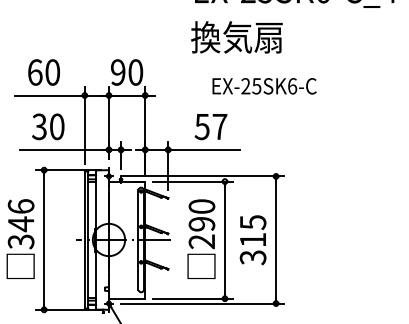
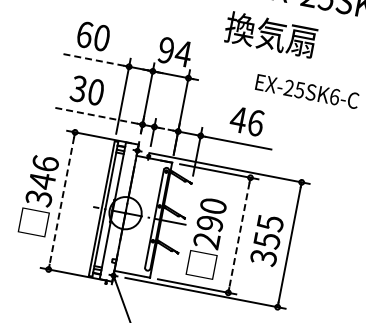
text: (236, 37) -> (270, 34), moved
text: (135, 72) -> (183, 53), 90 -> 94
line: (47, 95) -> (92, 59), solid -> dashed
text: (210, 126) -> (246, 120), 57 -> 46
line: (61, 149) -> (96, 115), solid -> dashed
text: (201, 238) -> (206, 237), moved
text: (253, 239) -> (267, 240), 315 -> 355
line: (44, 240) -> (62, 201), solid -> dashed
line: (224, 240) -> (238, 235), solid -> dashed

